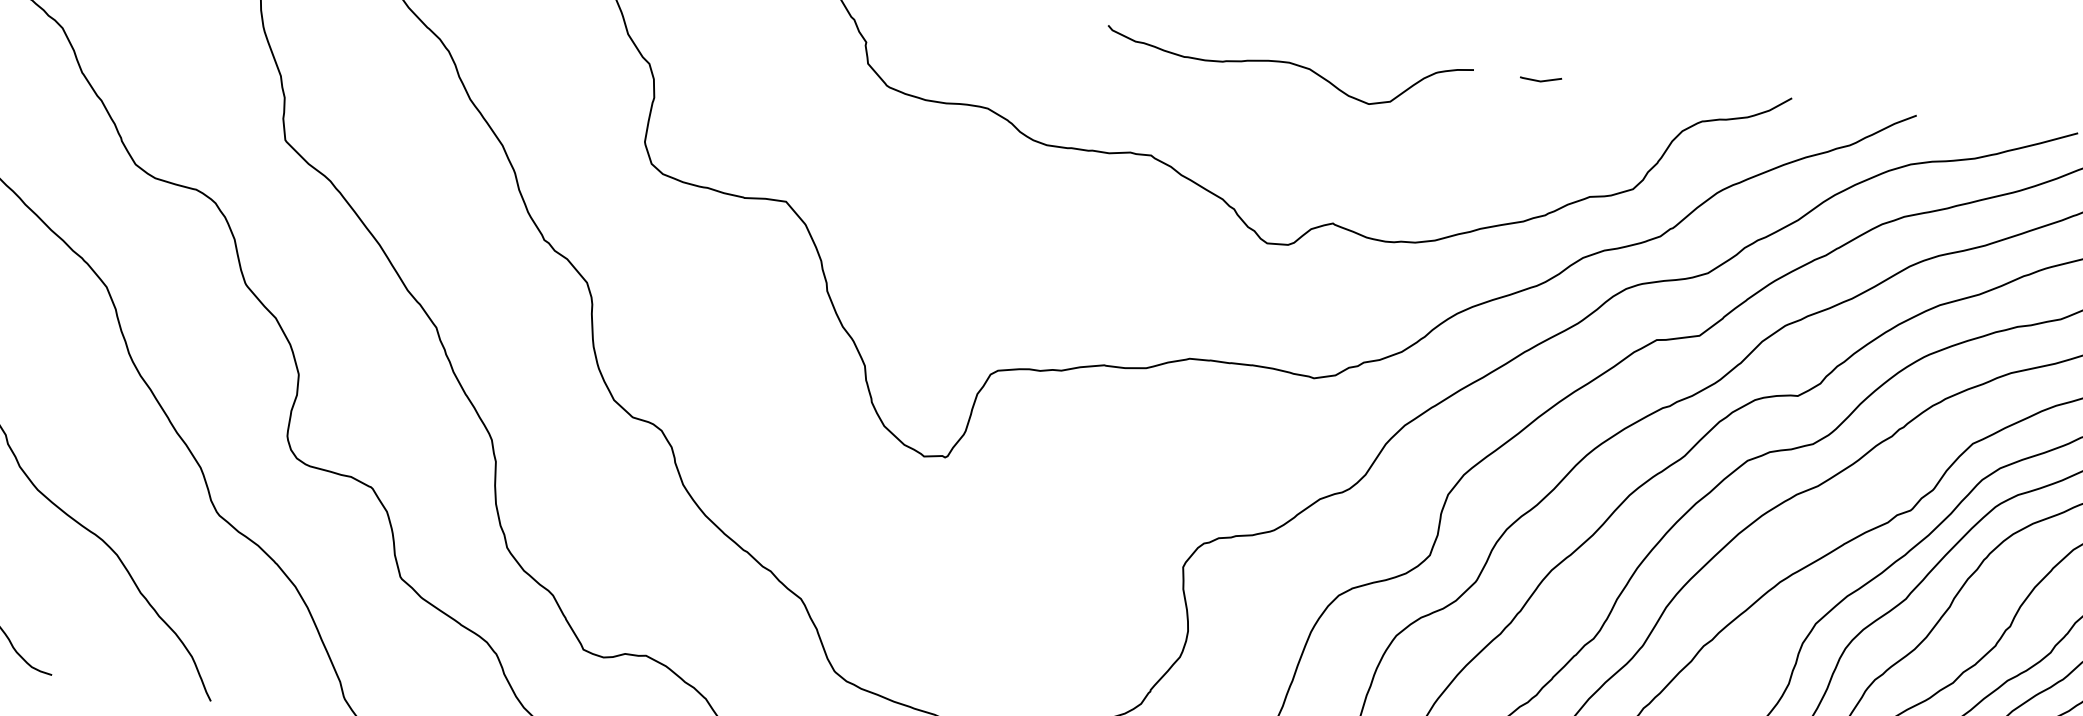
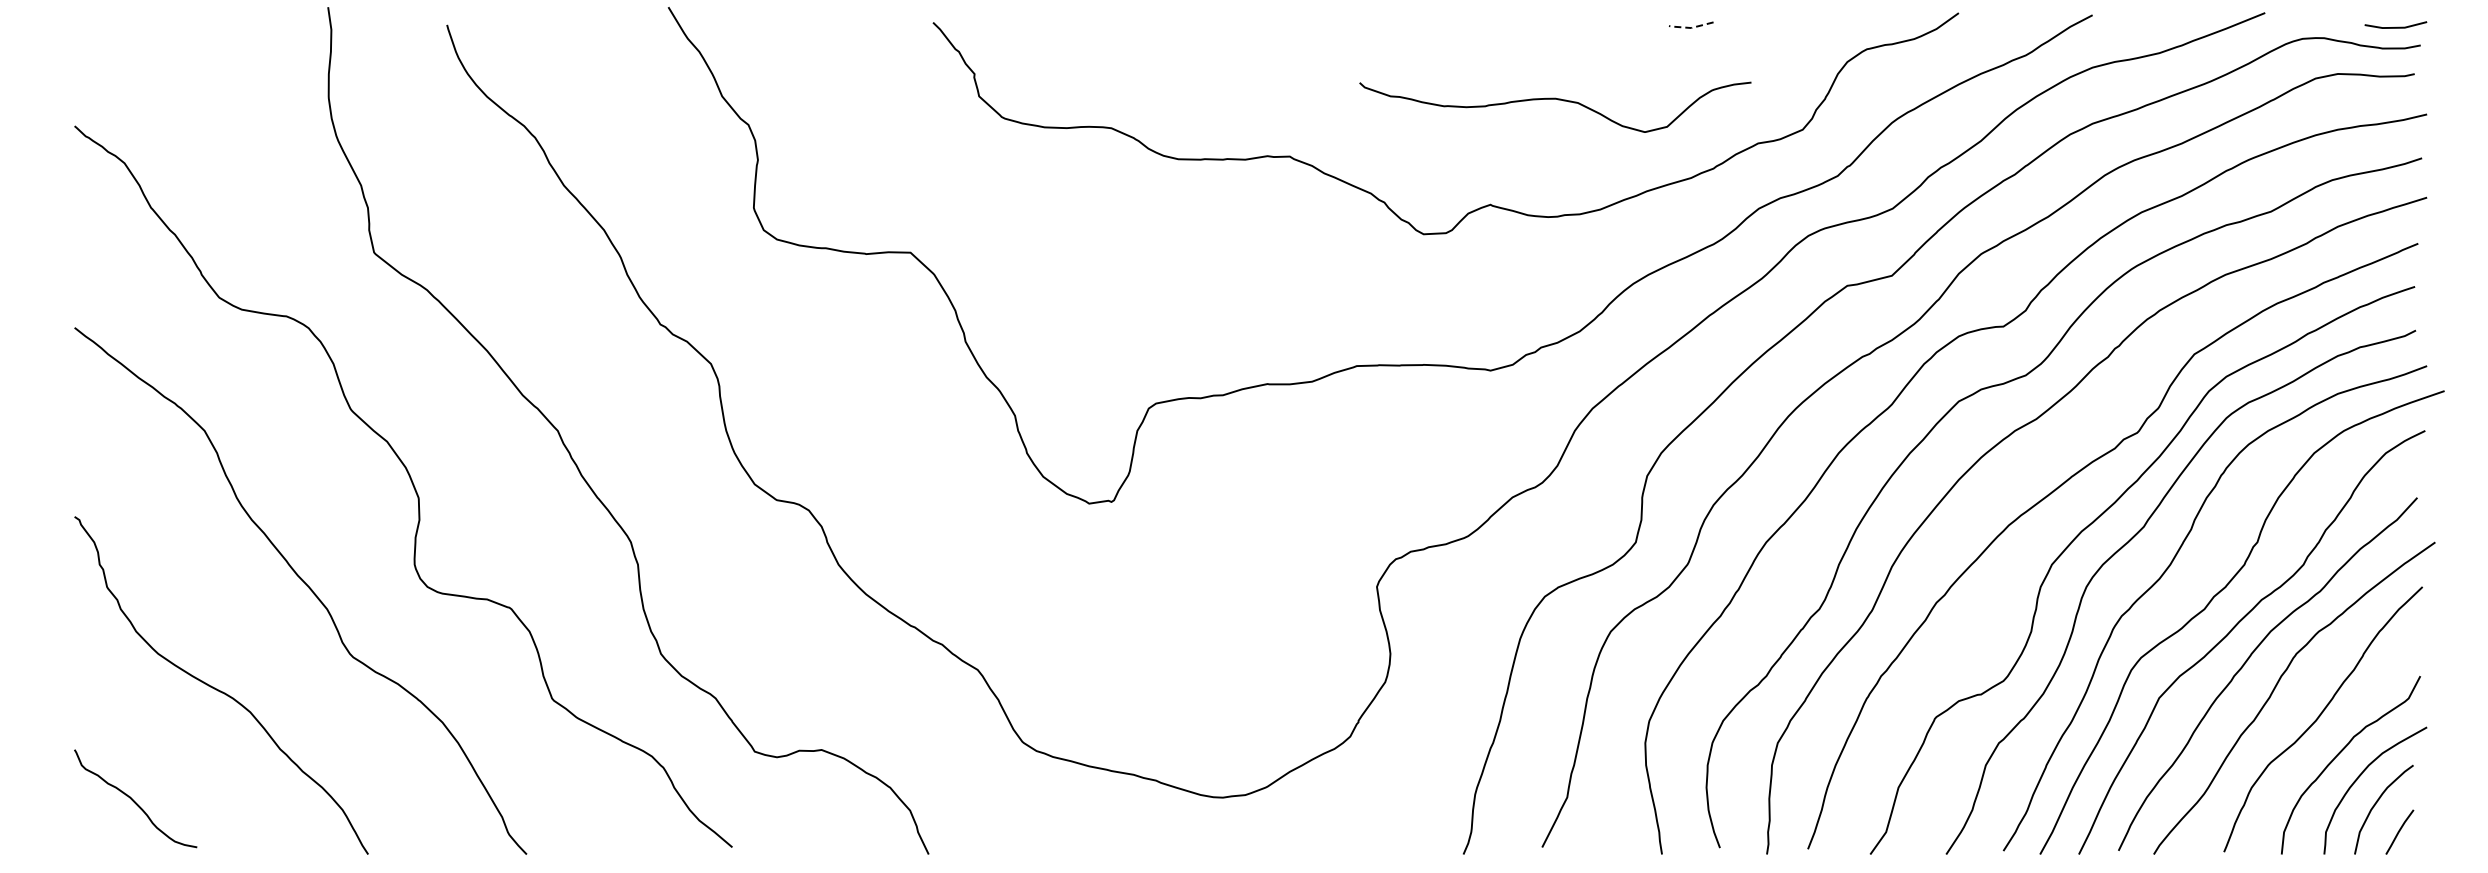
curve: (1291, 64) -> (1558, 100), moved
line: (1540, 81) -> (1691, 28), solid -> dashed

